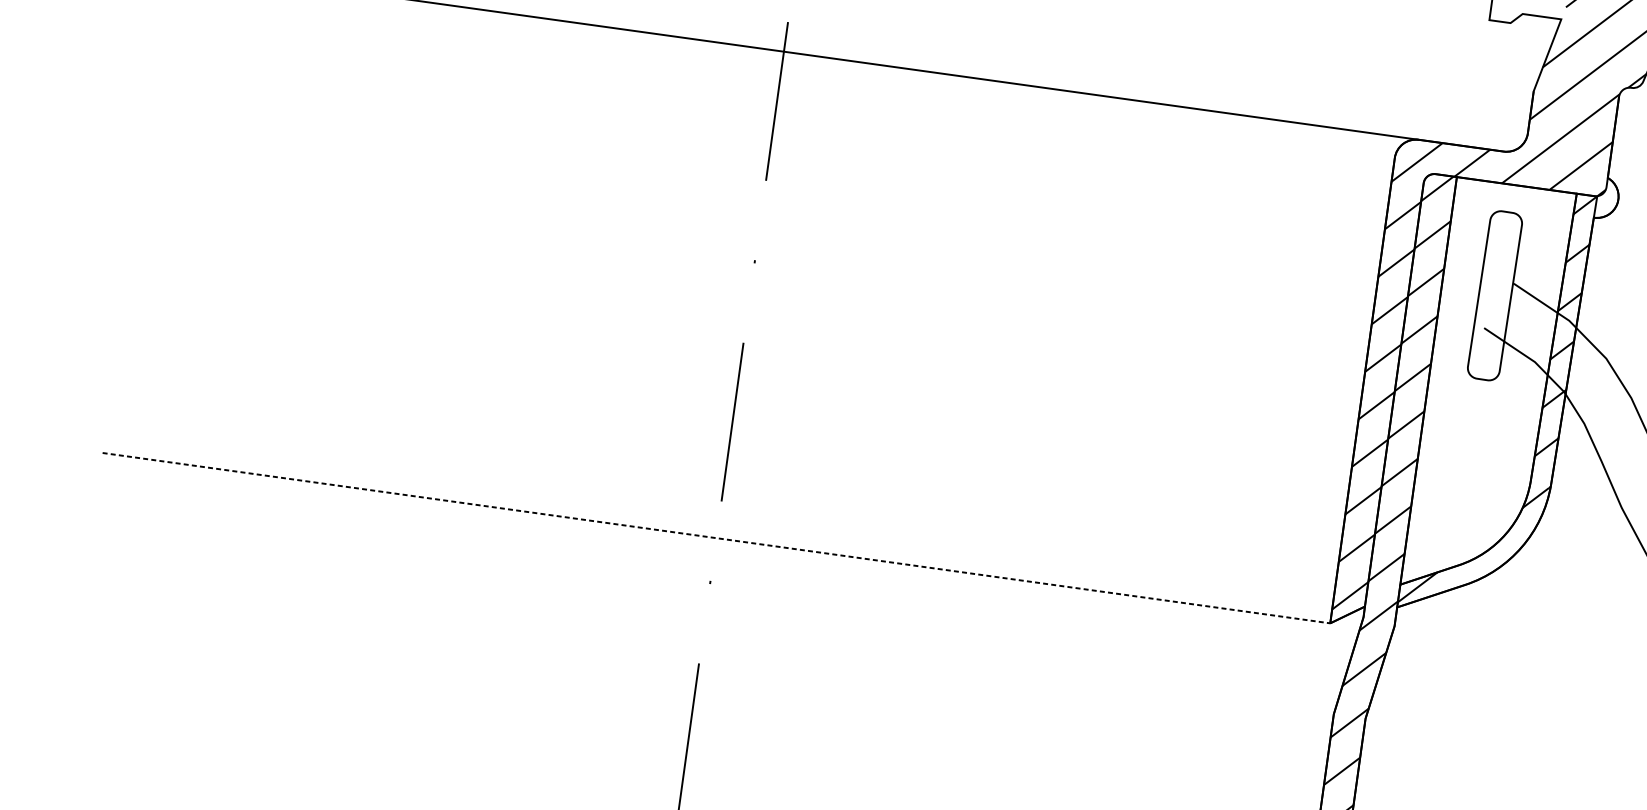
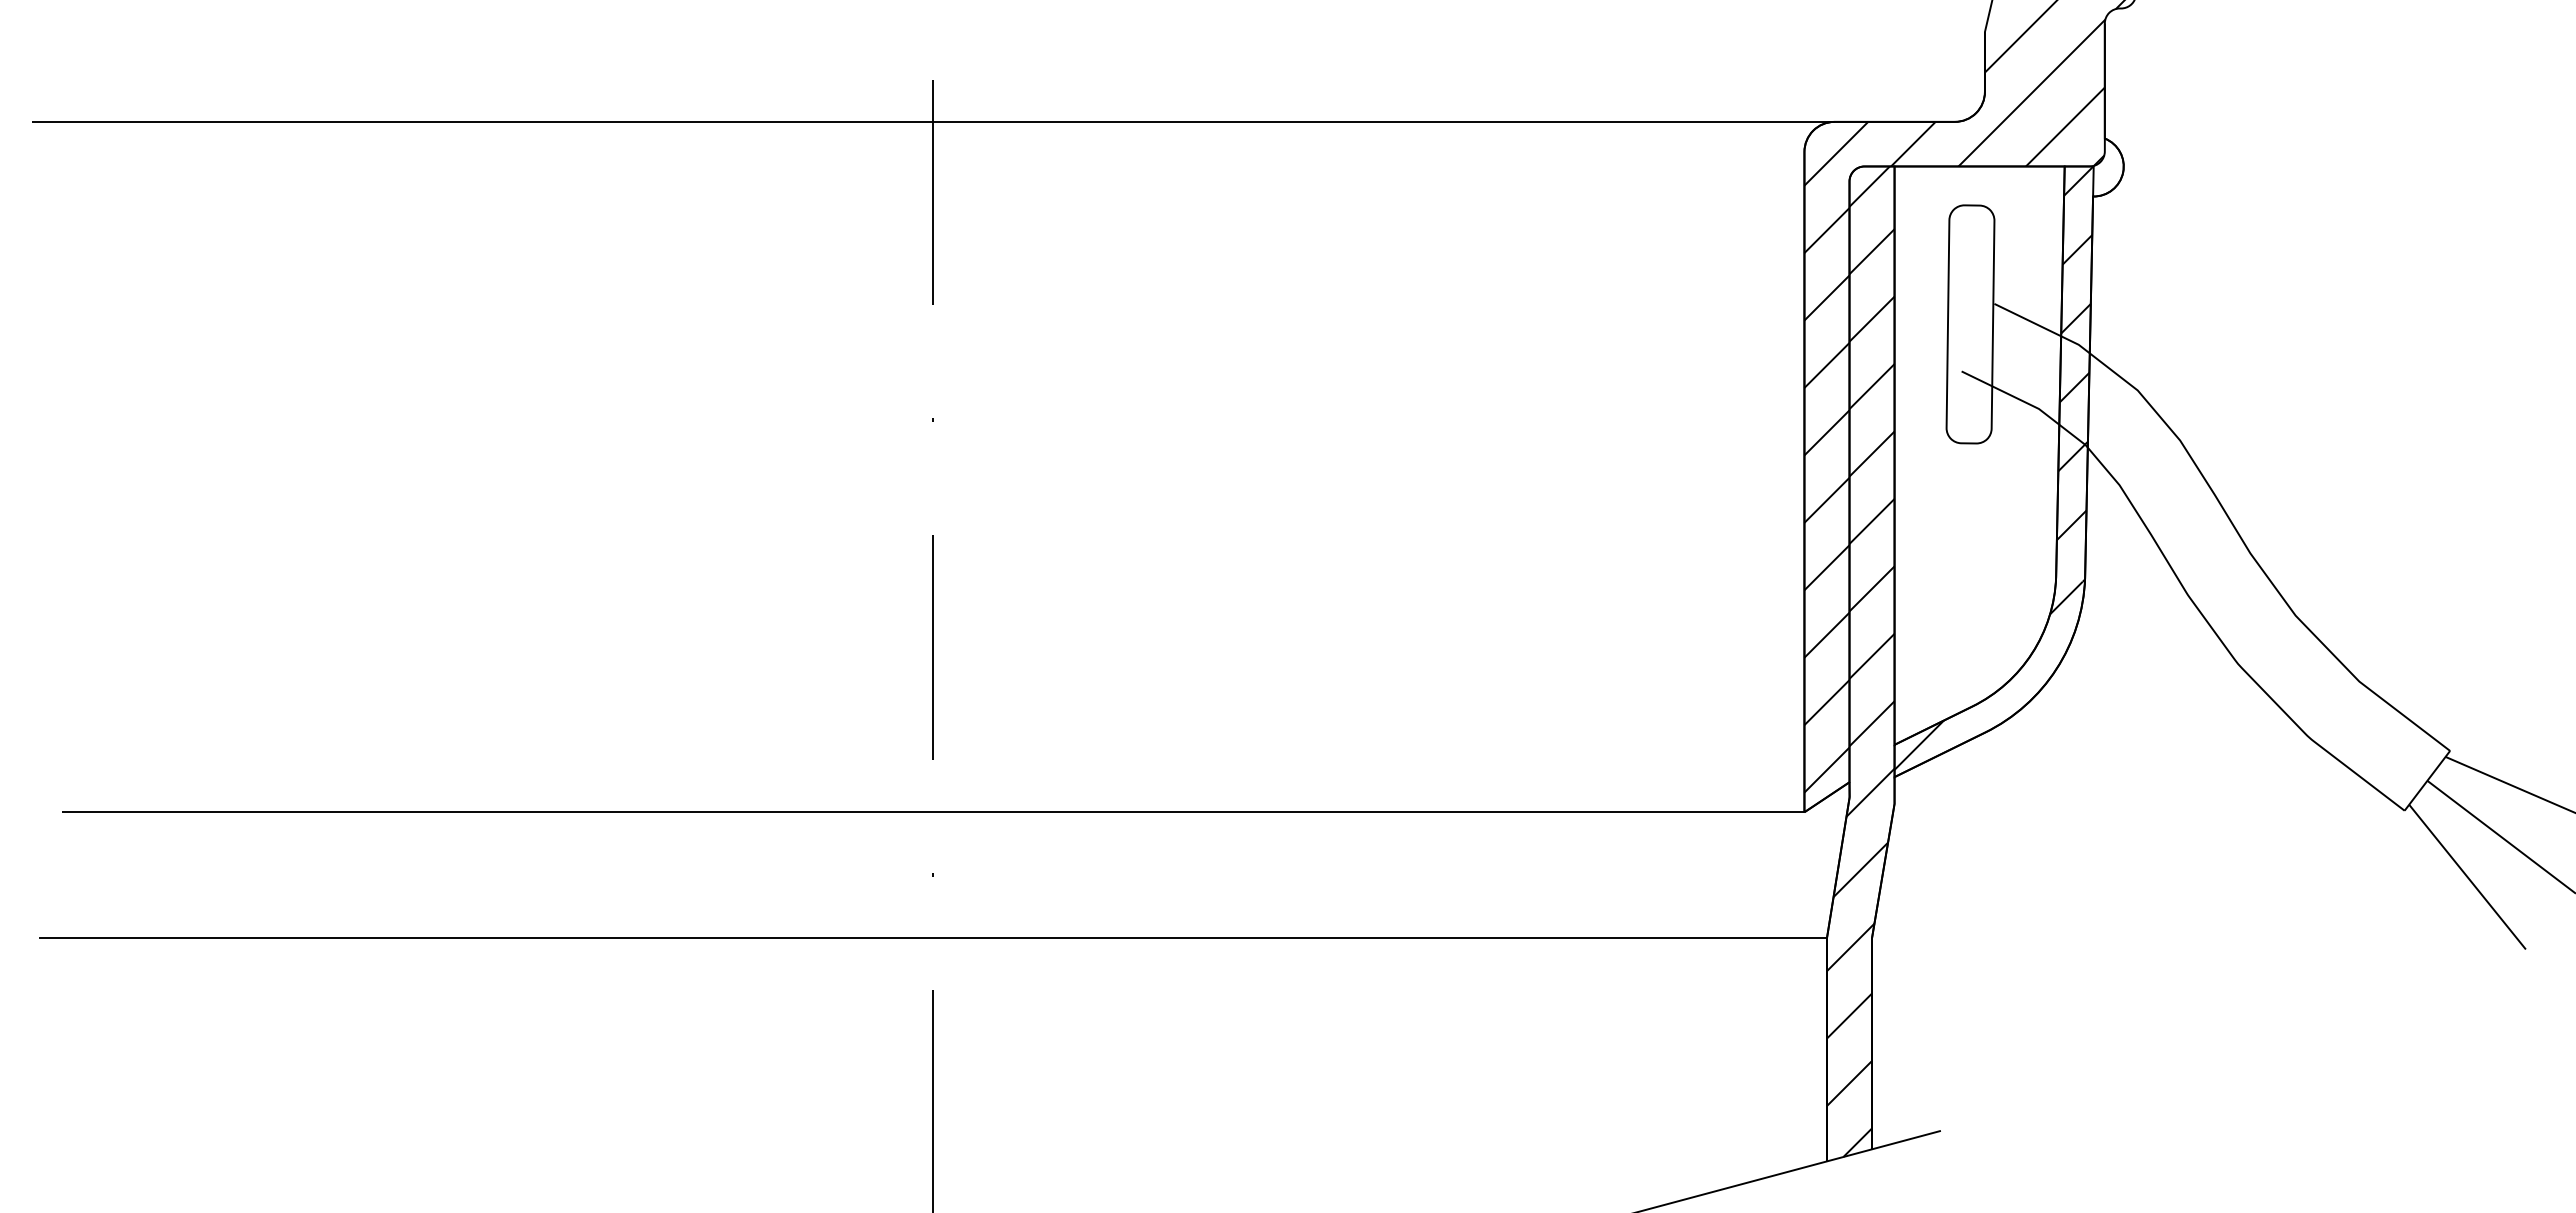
line: (716, 538) -> (933, 812), dashed -> solid
line: (703, 627) -> (932, 938), added

